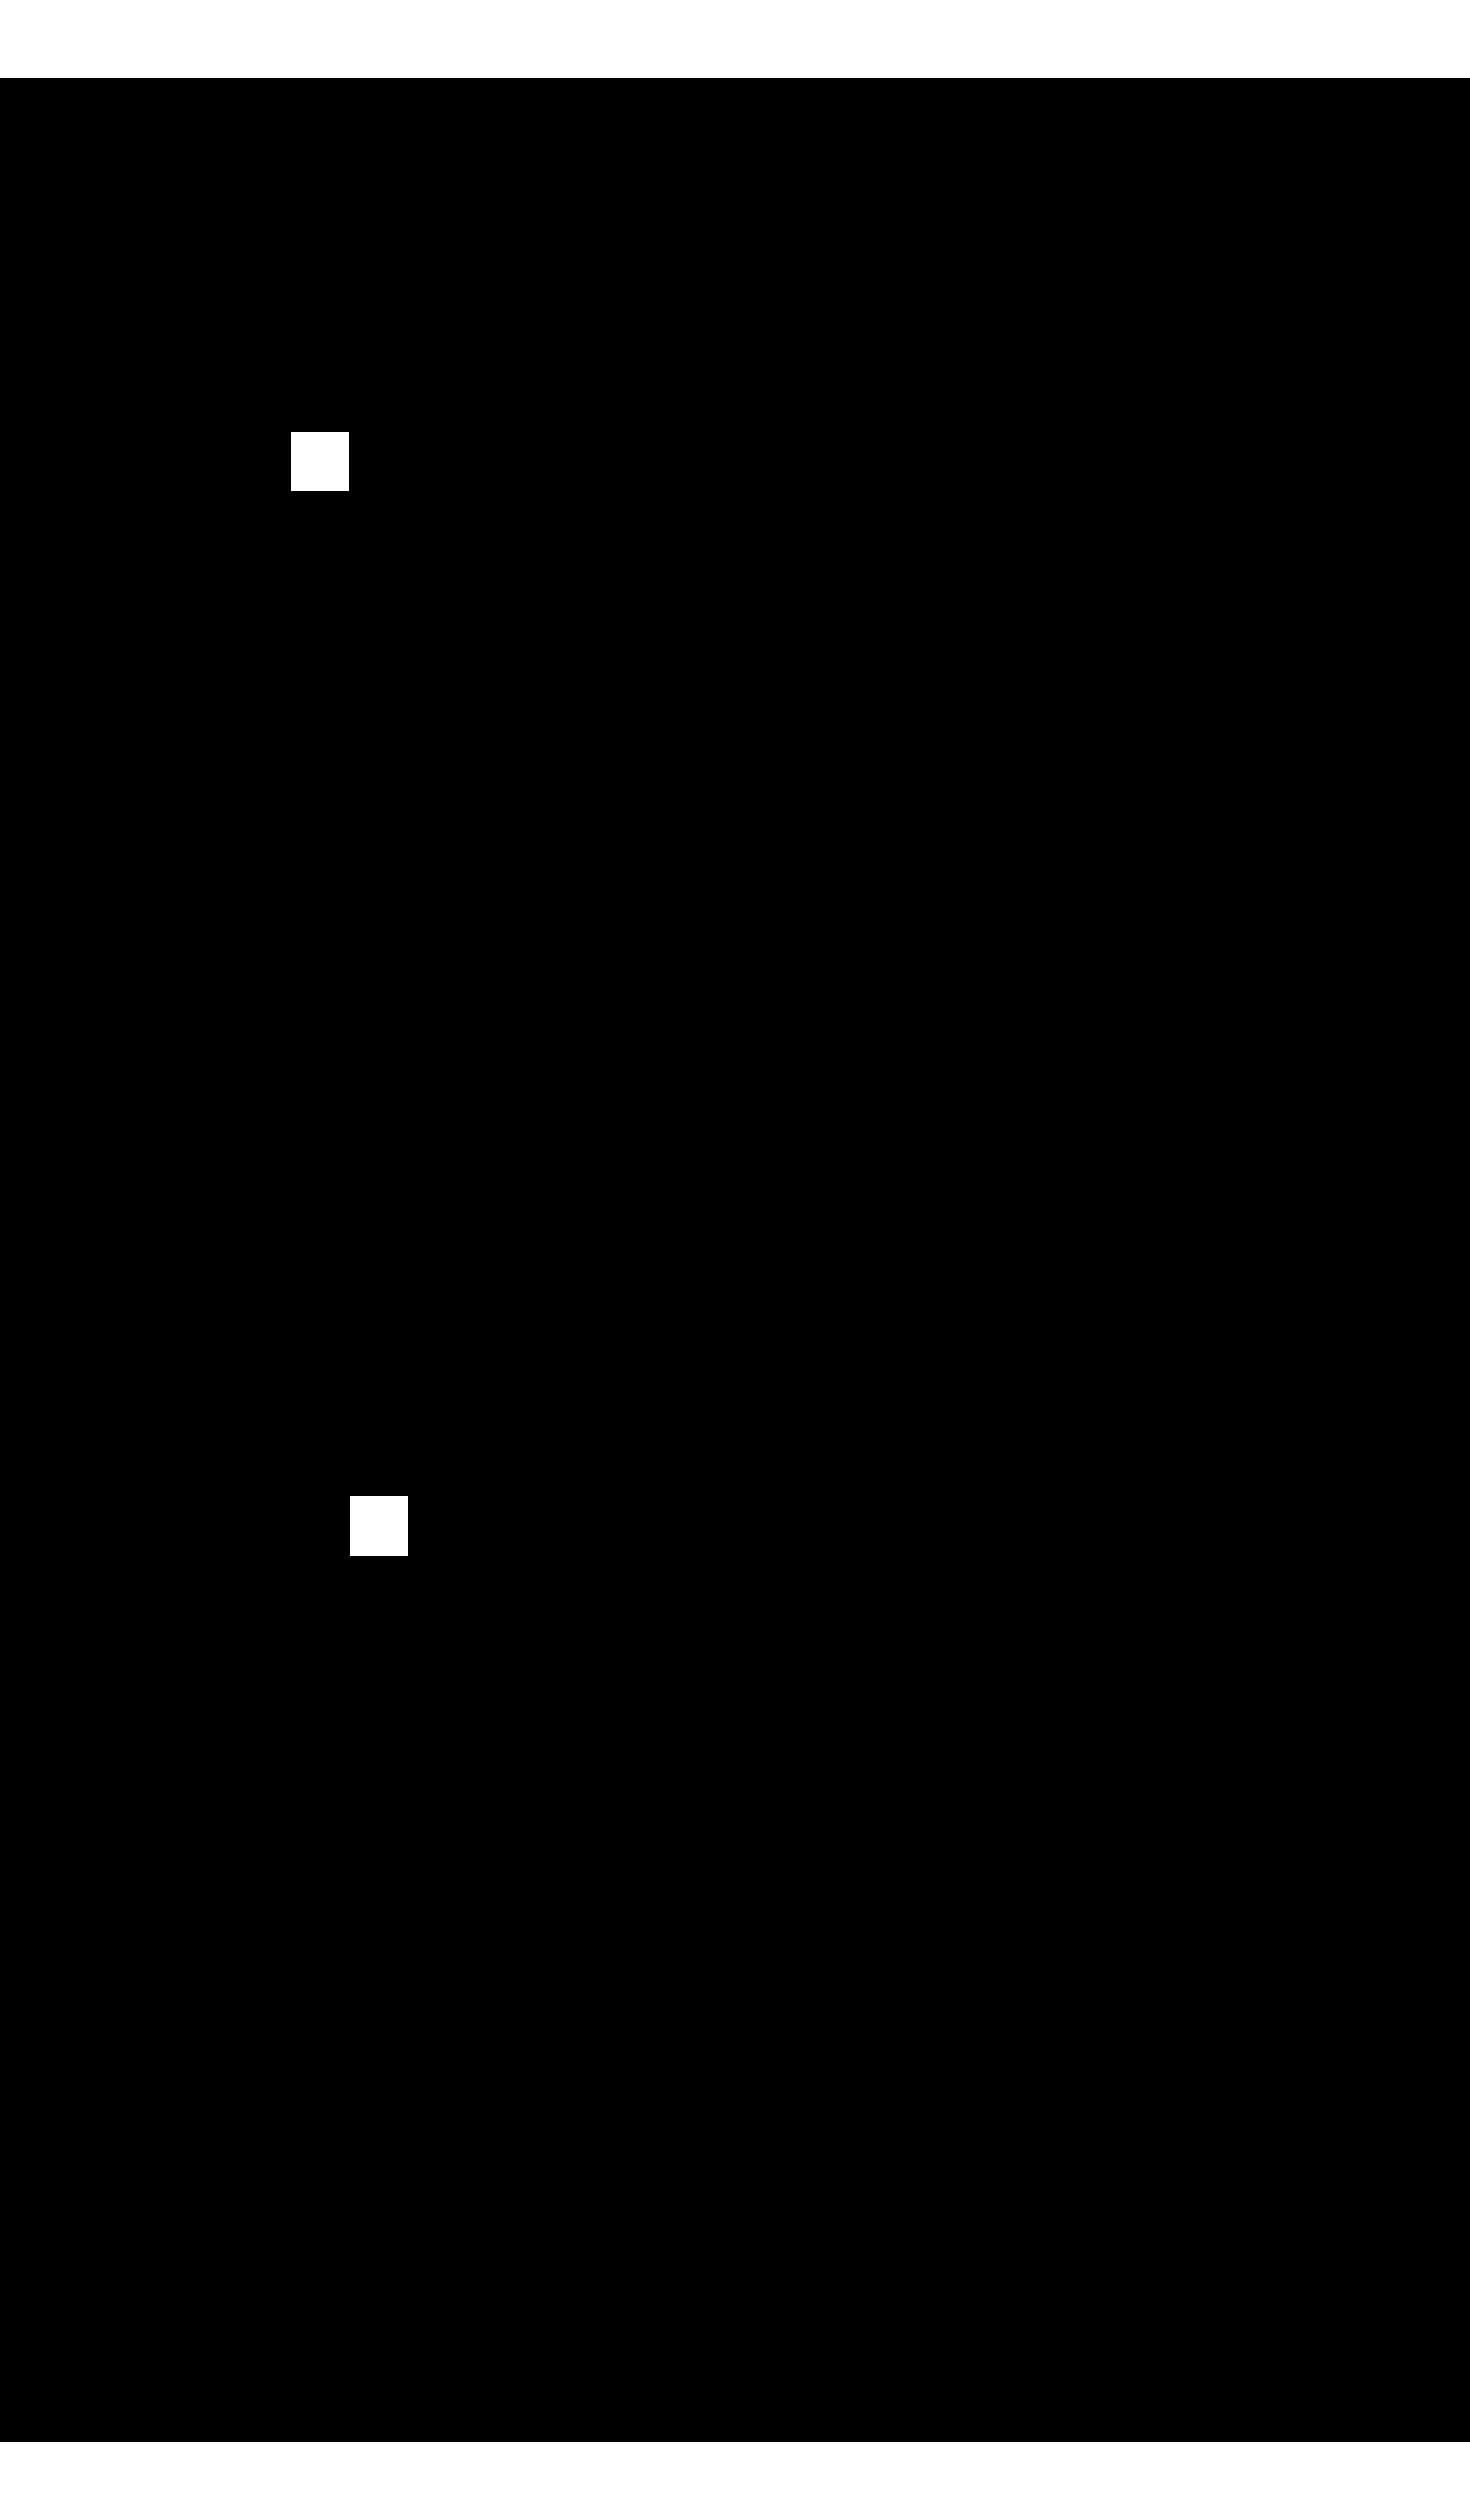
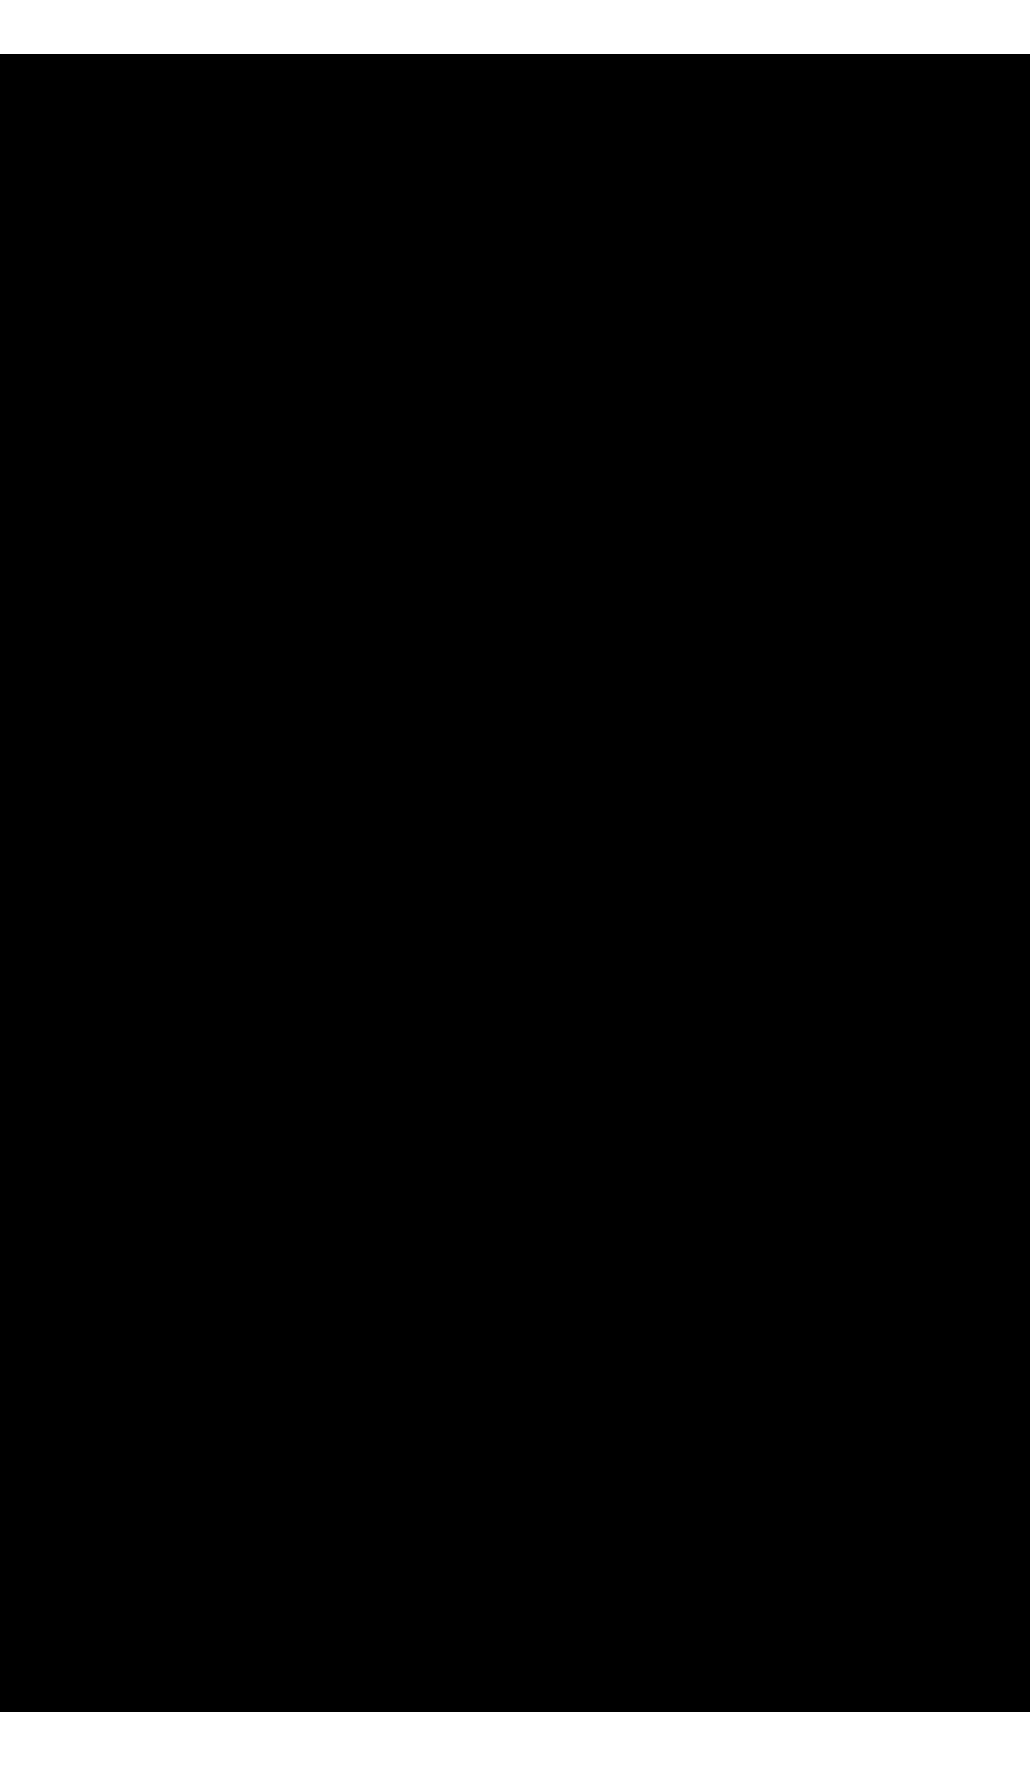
fill: (319, 461) -> (223, 323), added
fill: (378, 1525) -> (265, 1069), added

